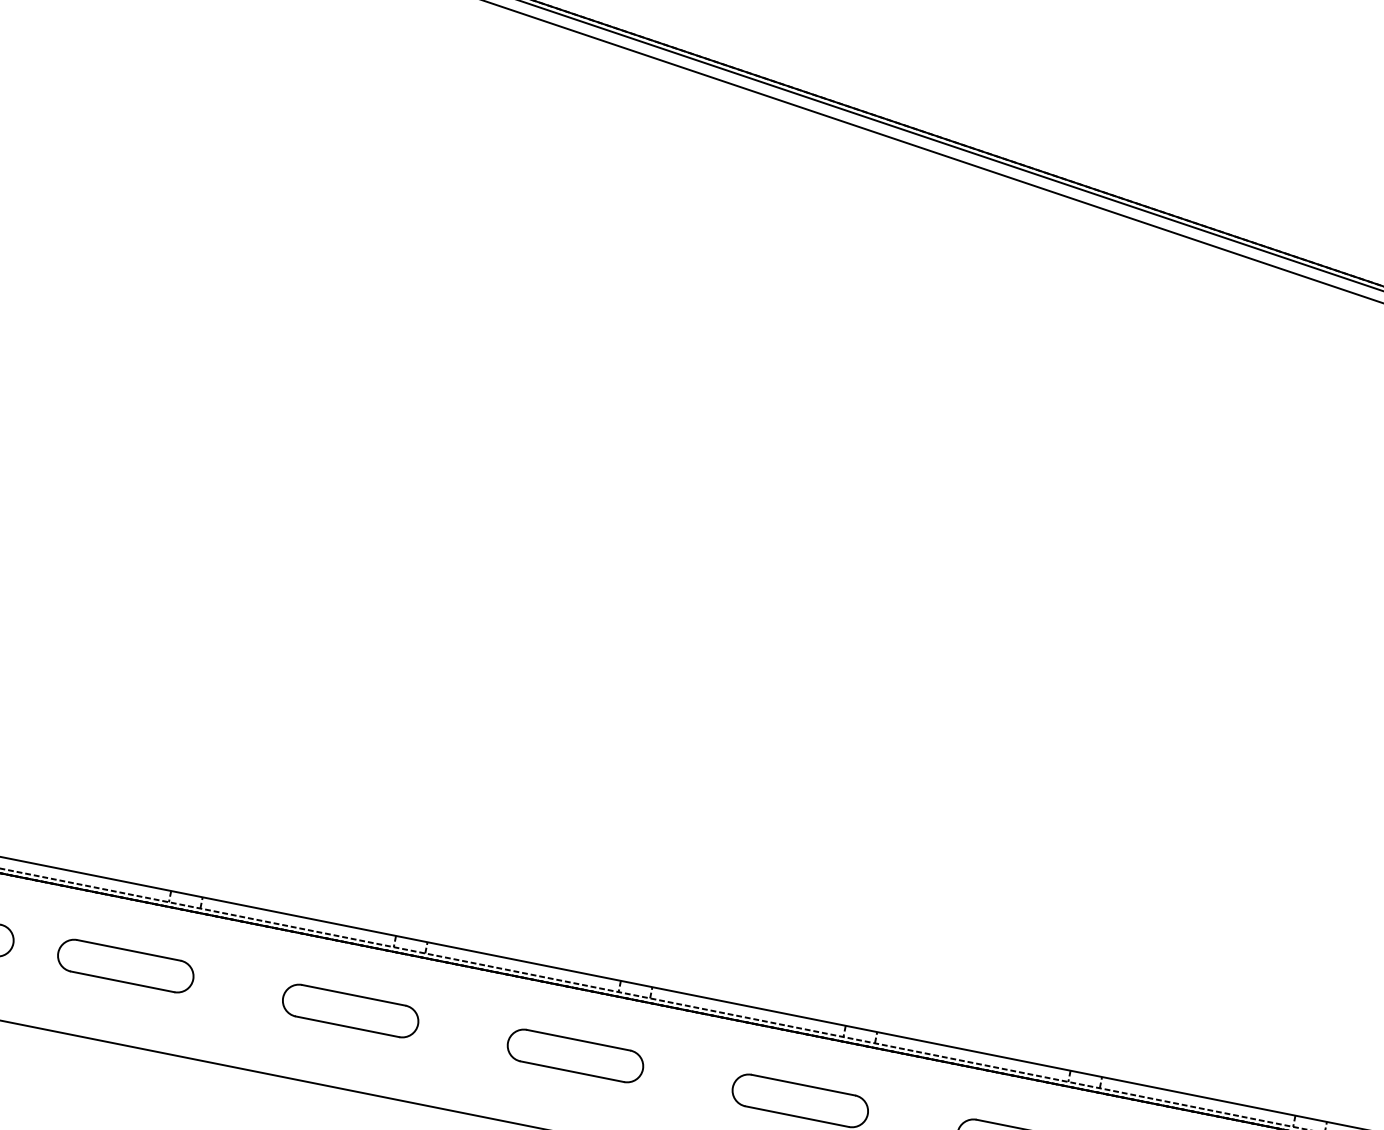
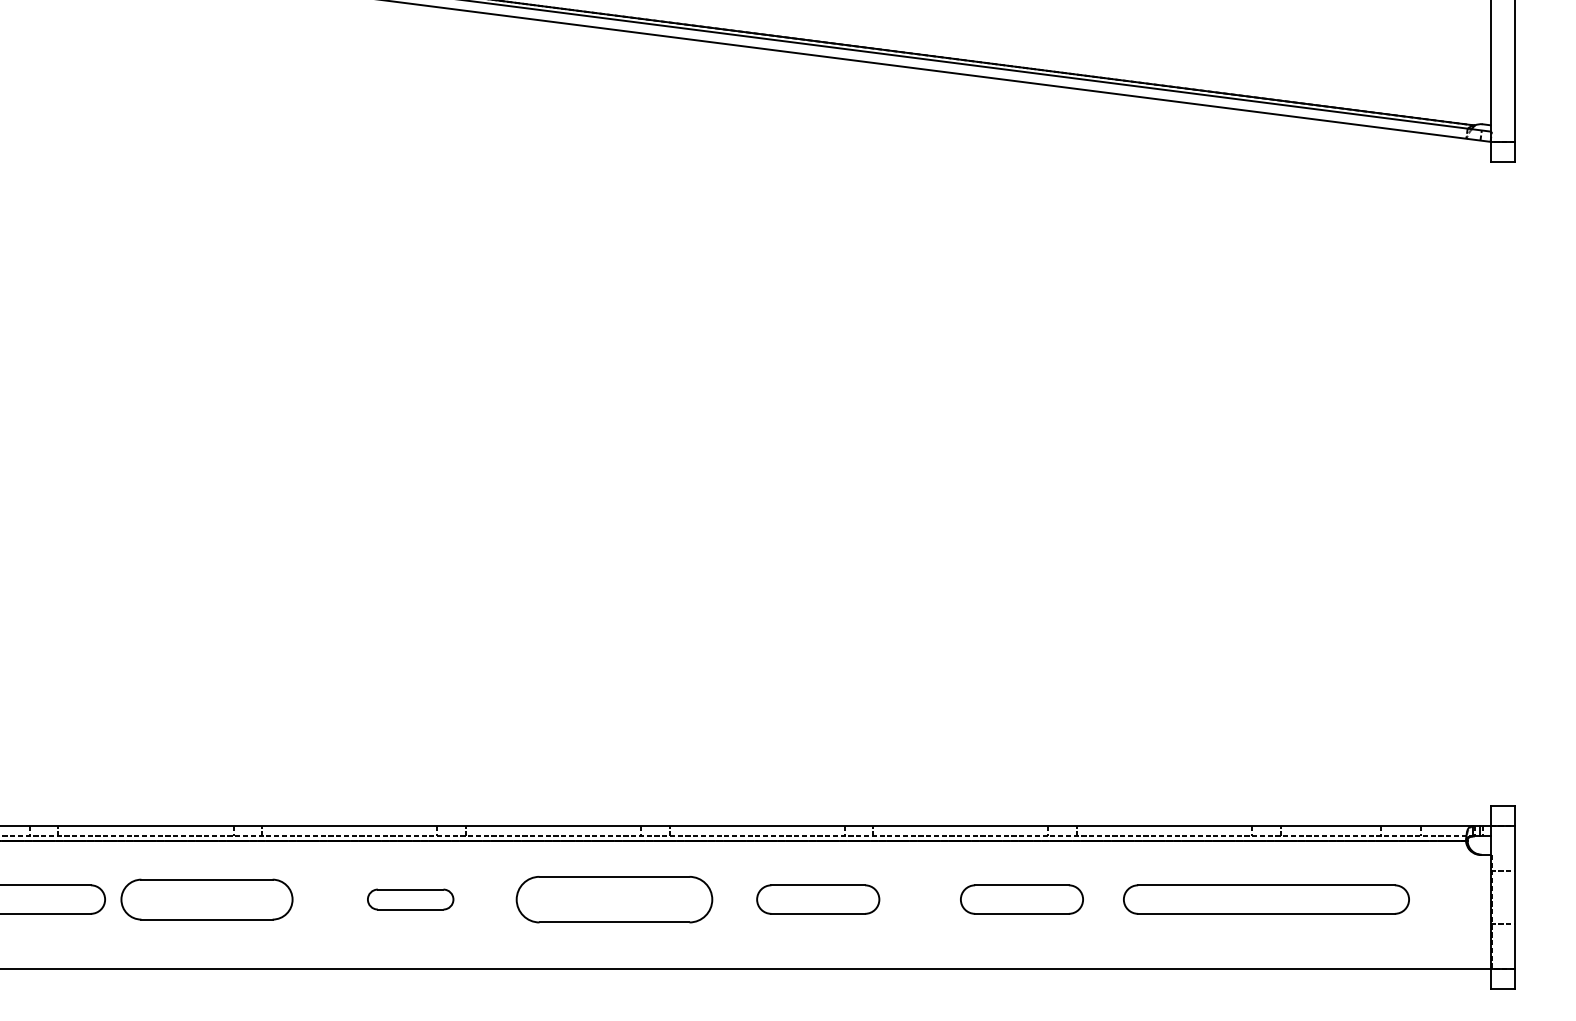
part: (125, 965) -> (206, 899), size x1.4
part: (350, 1010) -> (410, 899), size x0.7
part: (575, 1055) -> (614, 899), size x1.6

